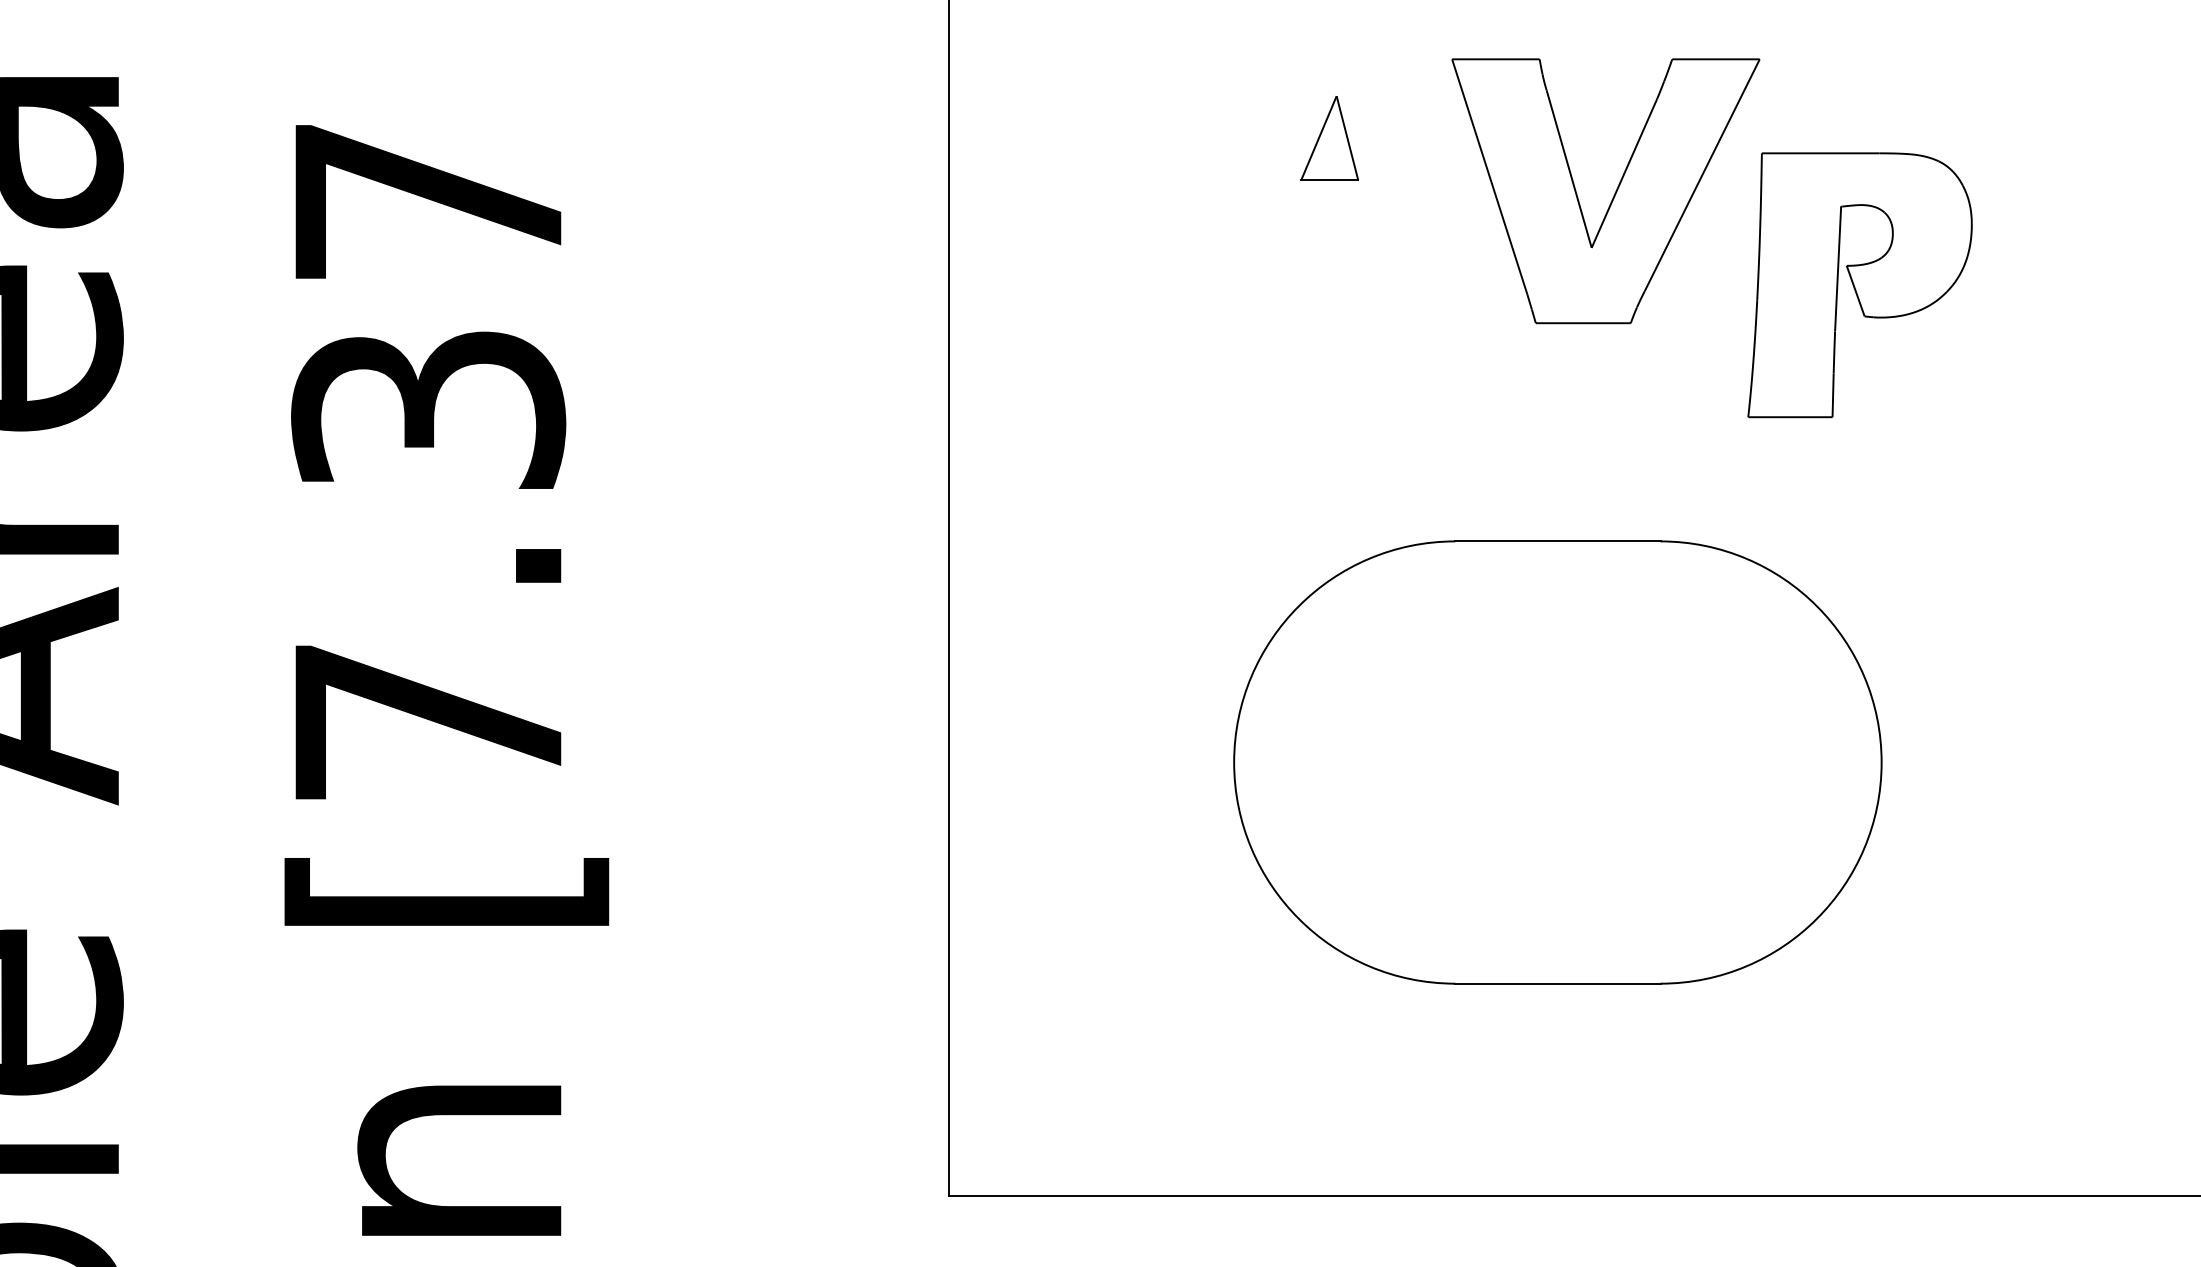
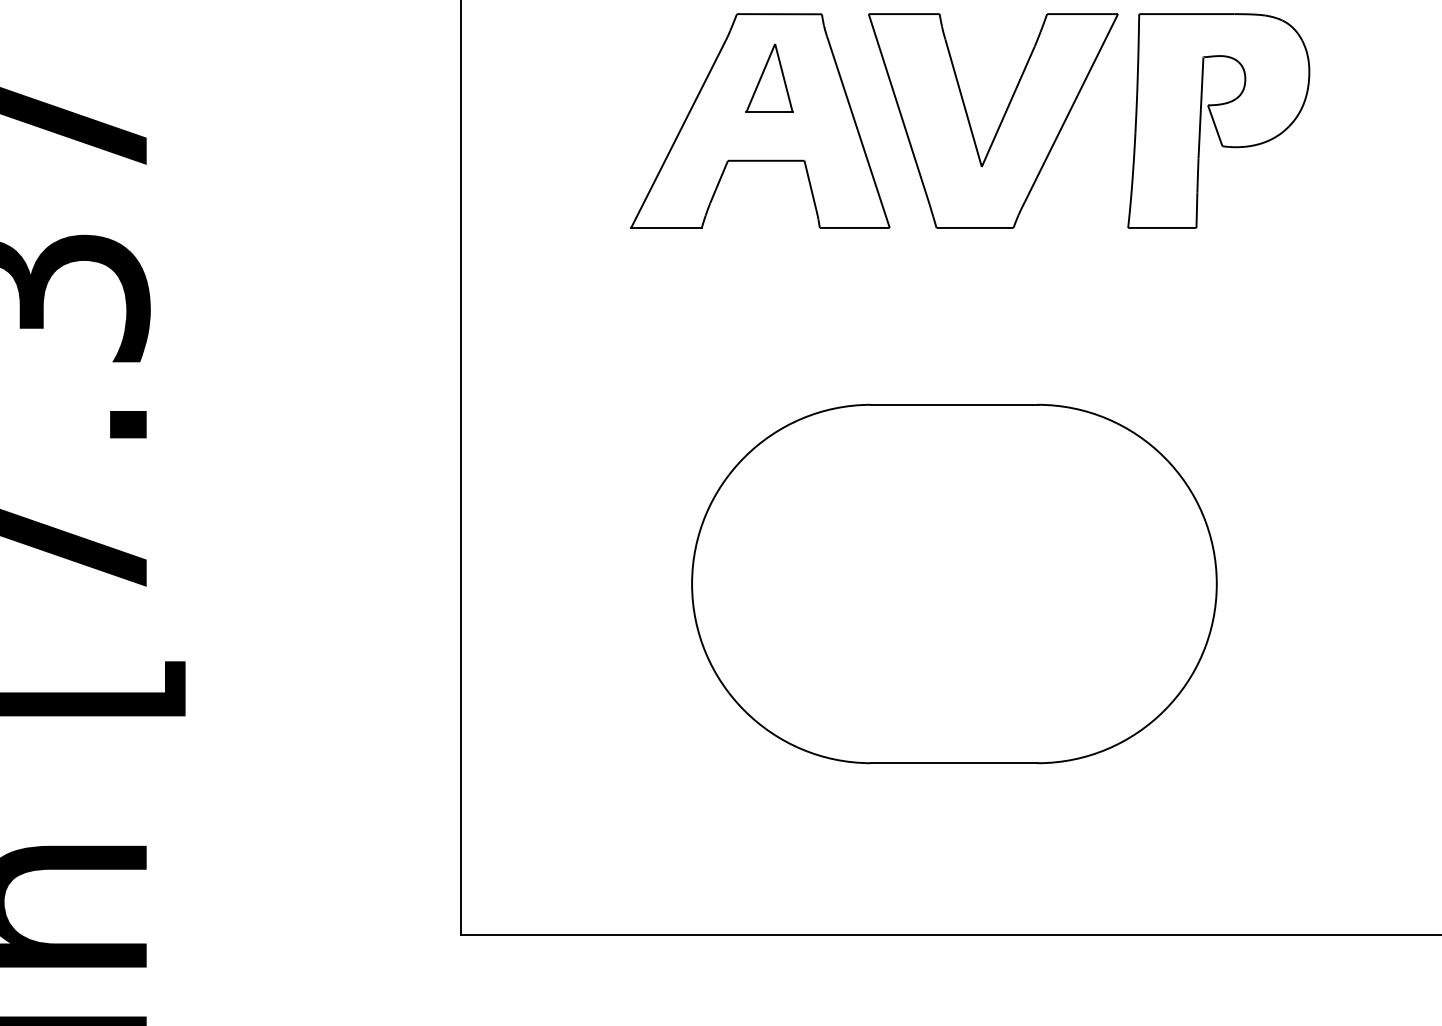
part: (1318, 191) -> (760, 121), added
part: (1859, 285) -> (1218, 121), moved

